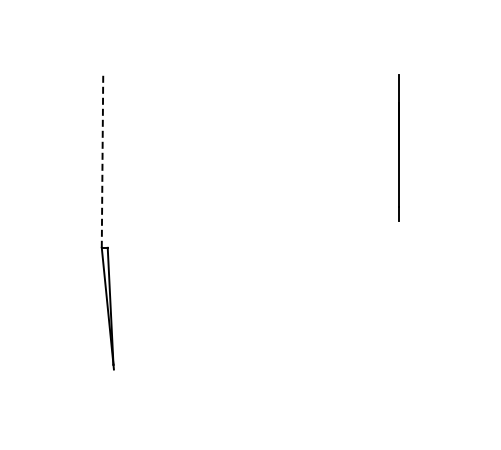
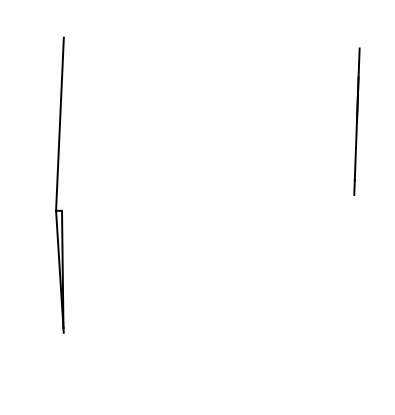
line: (102, 161) -> (59, 124), dashed -> solid

